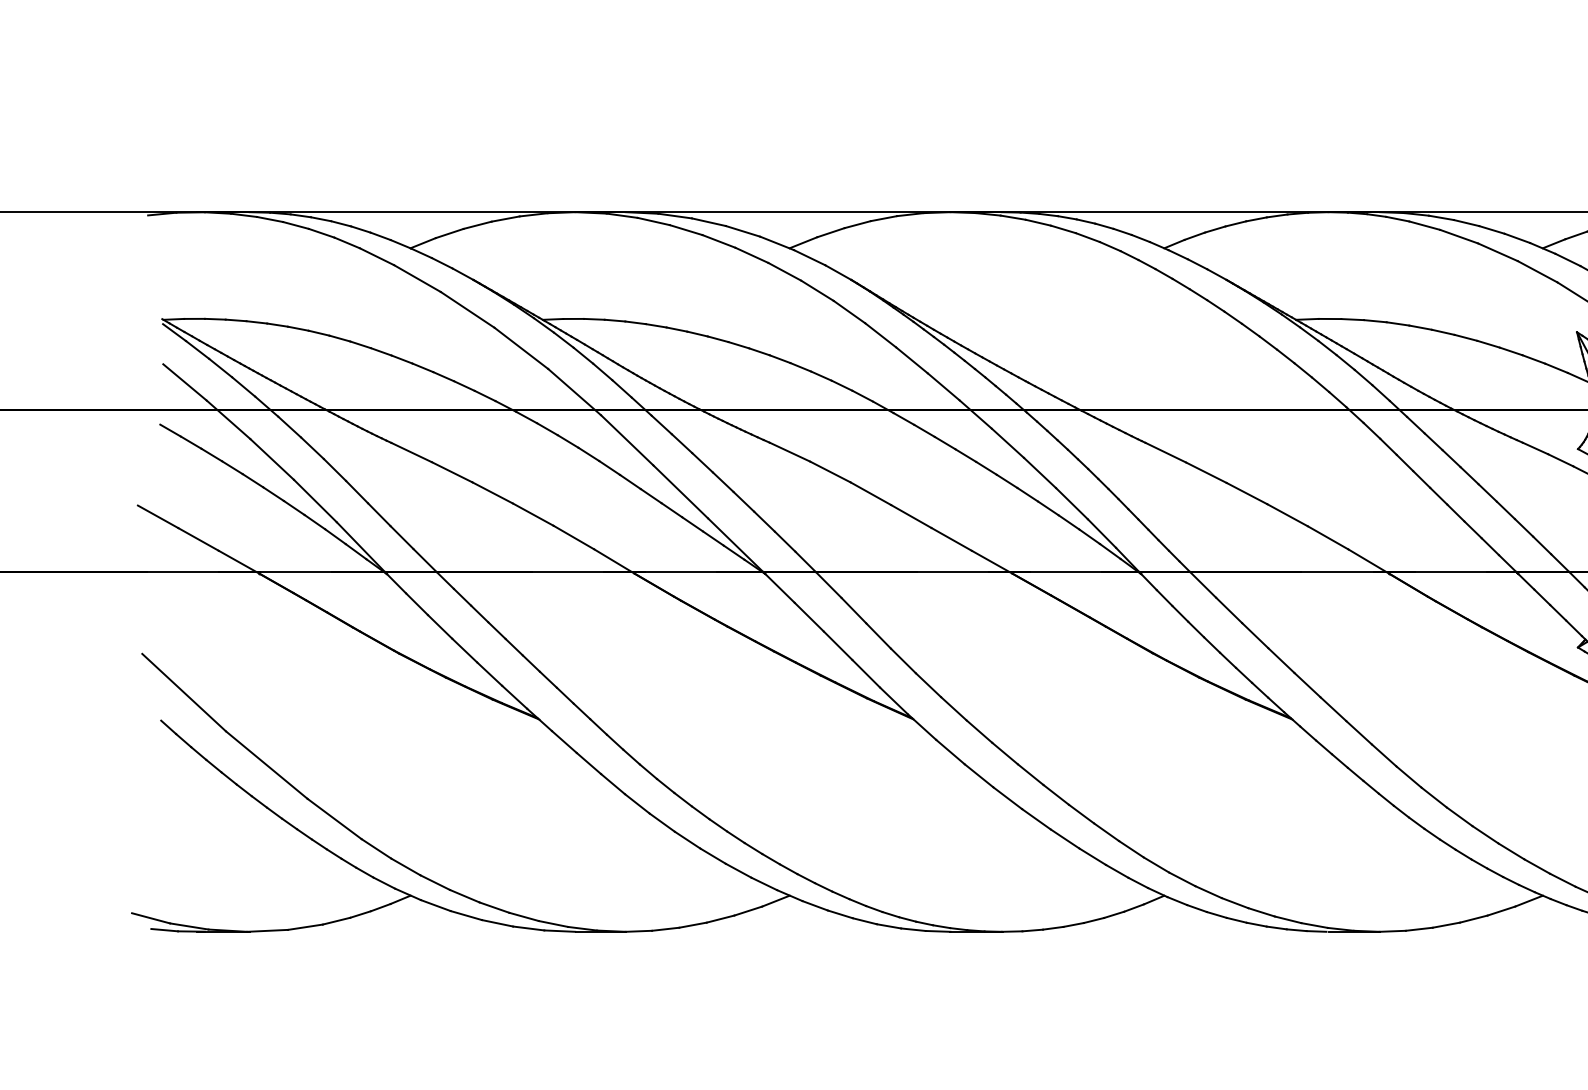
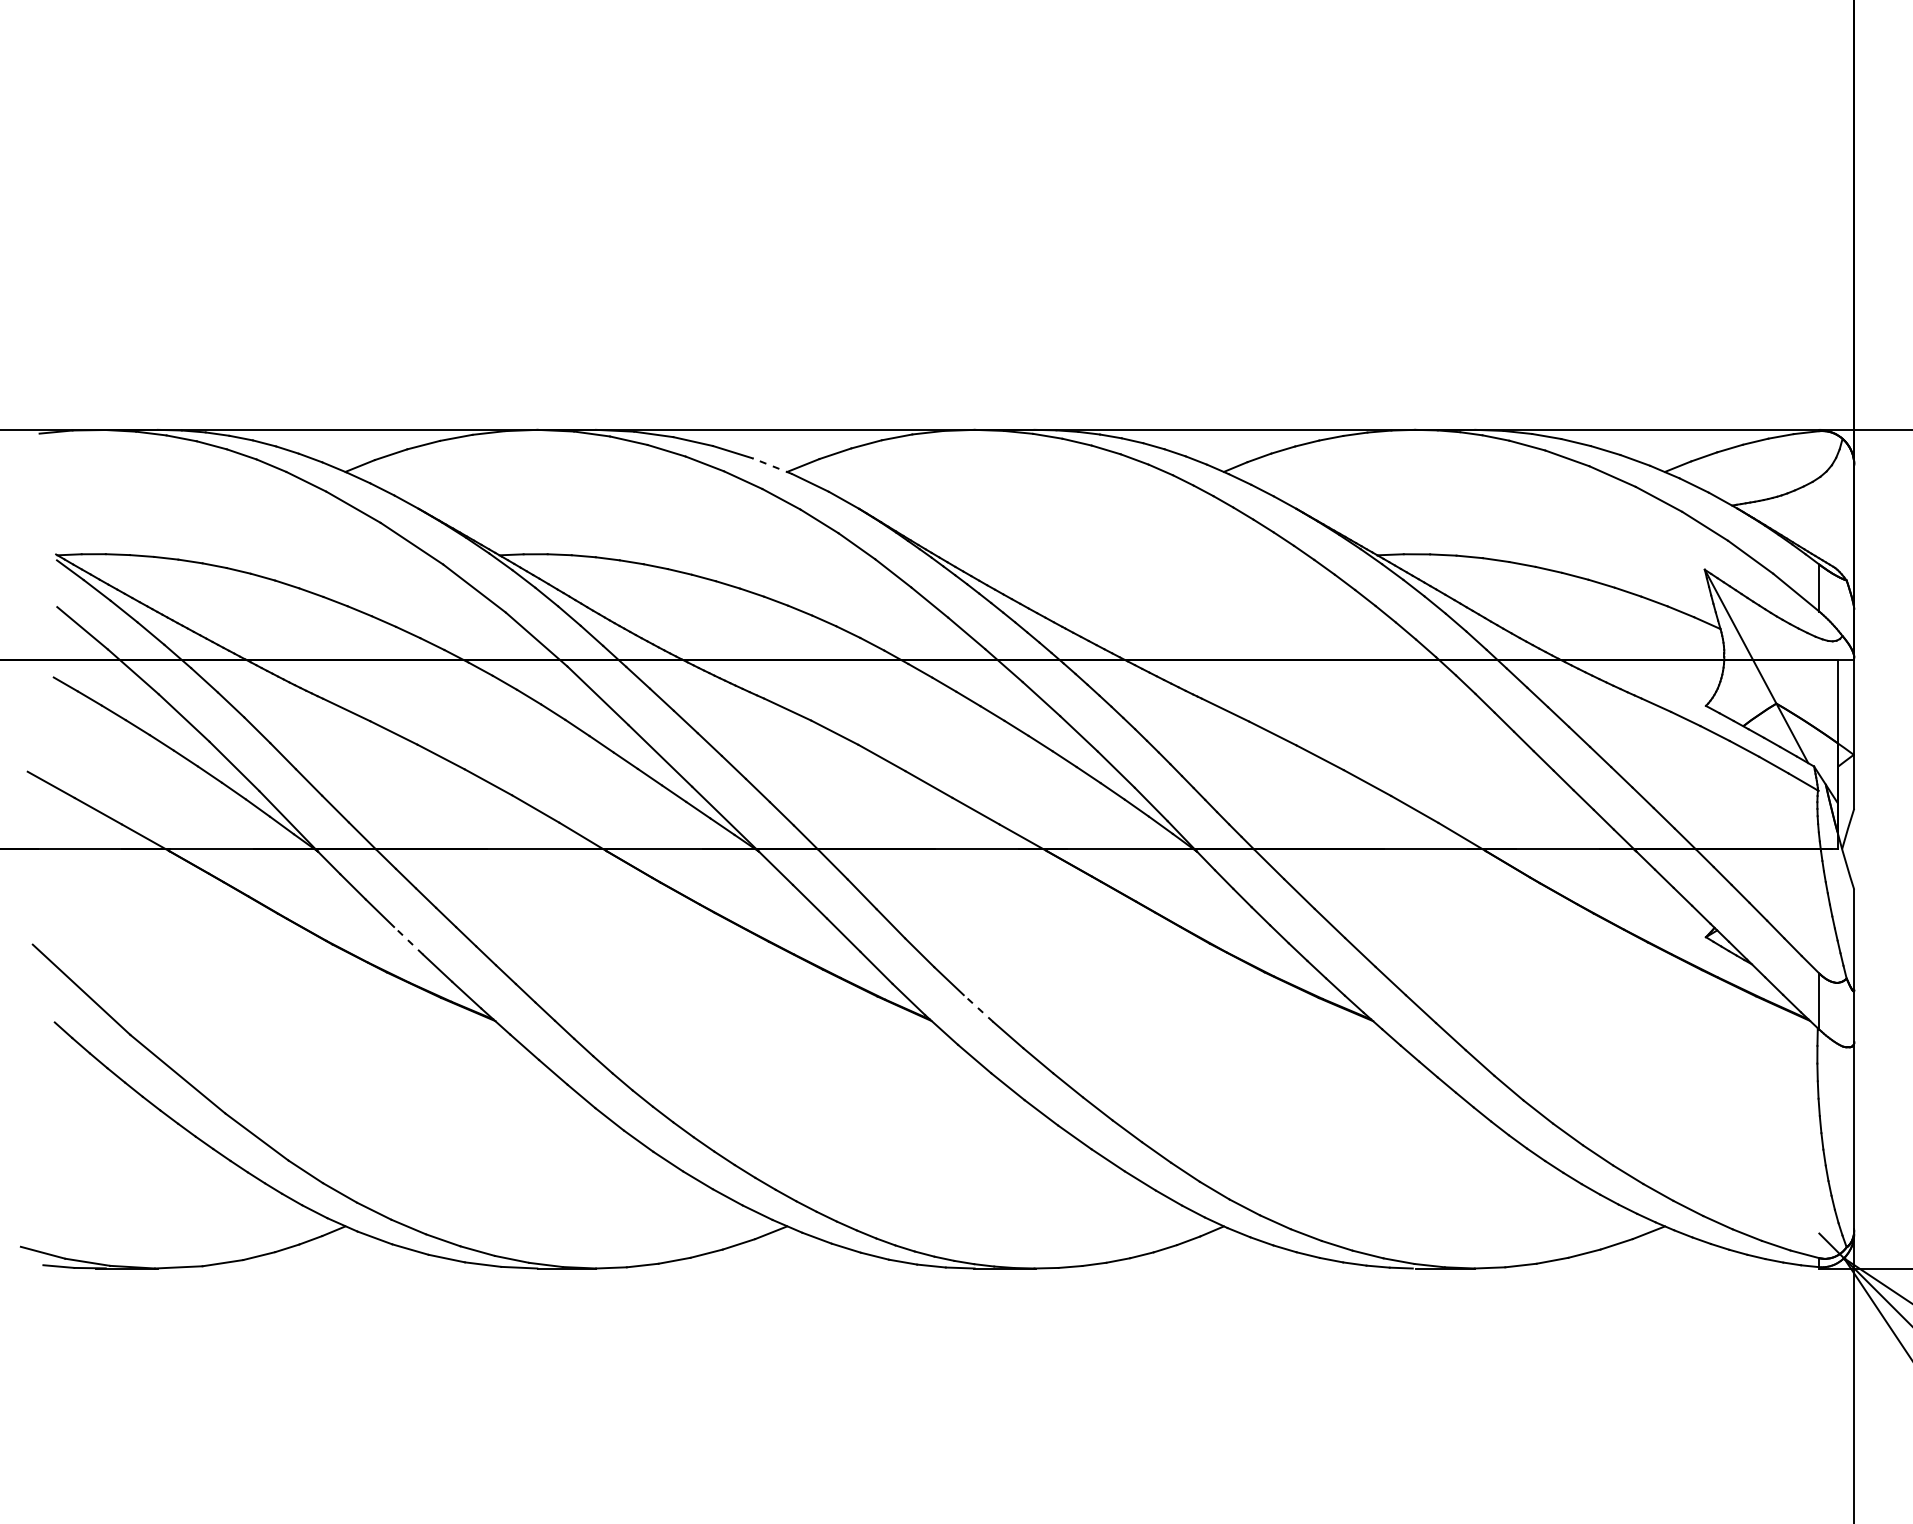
line: (777, 243) -> (772, 466), solid -> dashed
line: (464, 650) -> (408, 940), solid -> dashed
line: (953, 708) -> (978, 1008), solid -> dashed

